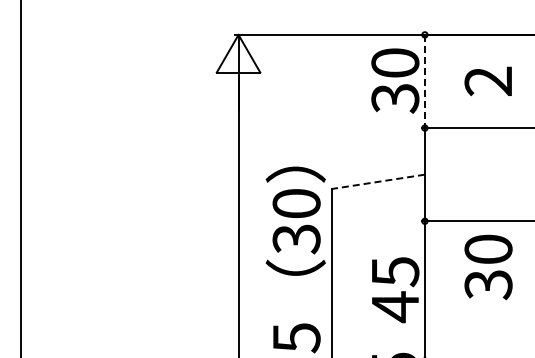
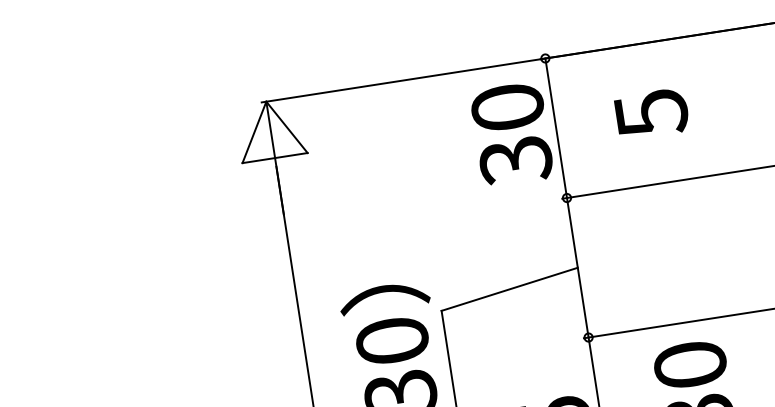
line: (424, 81) -> (555, 128), dashed -> solid
text: (488, 81) -> (651, 113), 2 -> 5
line: (377, 181) -> (508, 289), dashed -> solid

